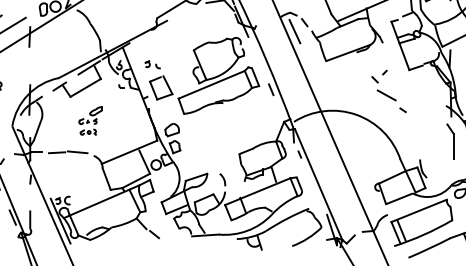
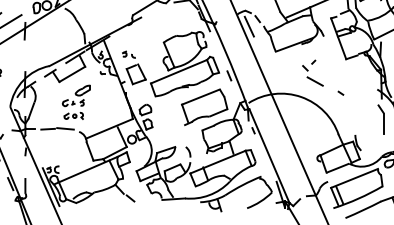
part: (383, 85) -> (312, 73), moved
part: (90, 120) -> (76, 101), size x1.43
part: (241, 126) -> (204, 106), added

